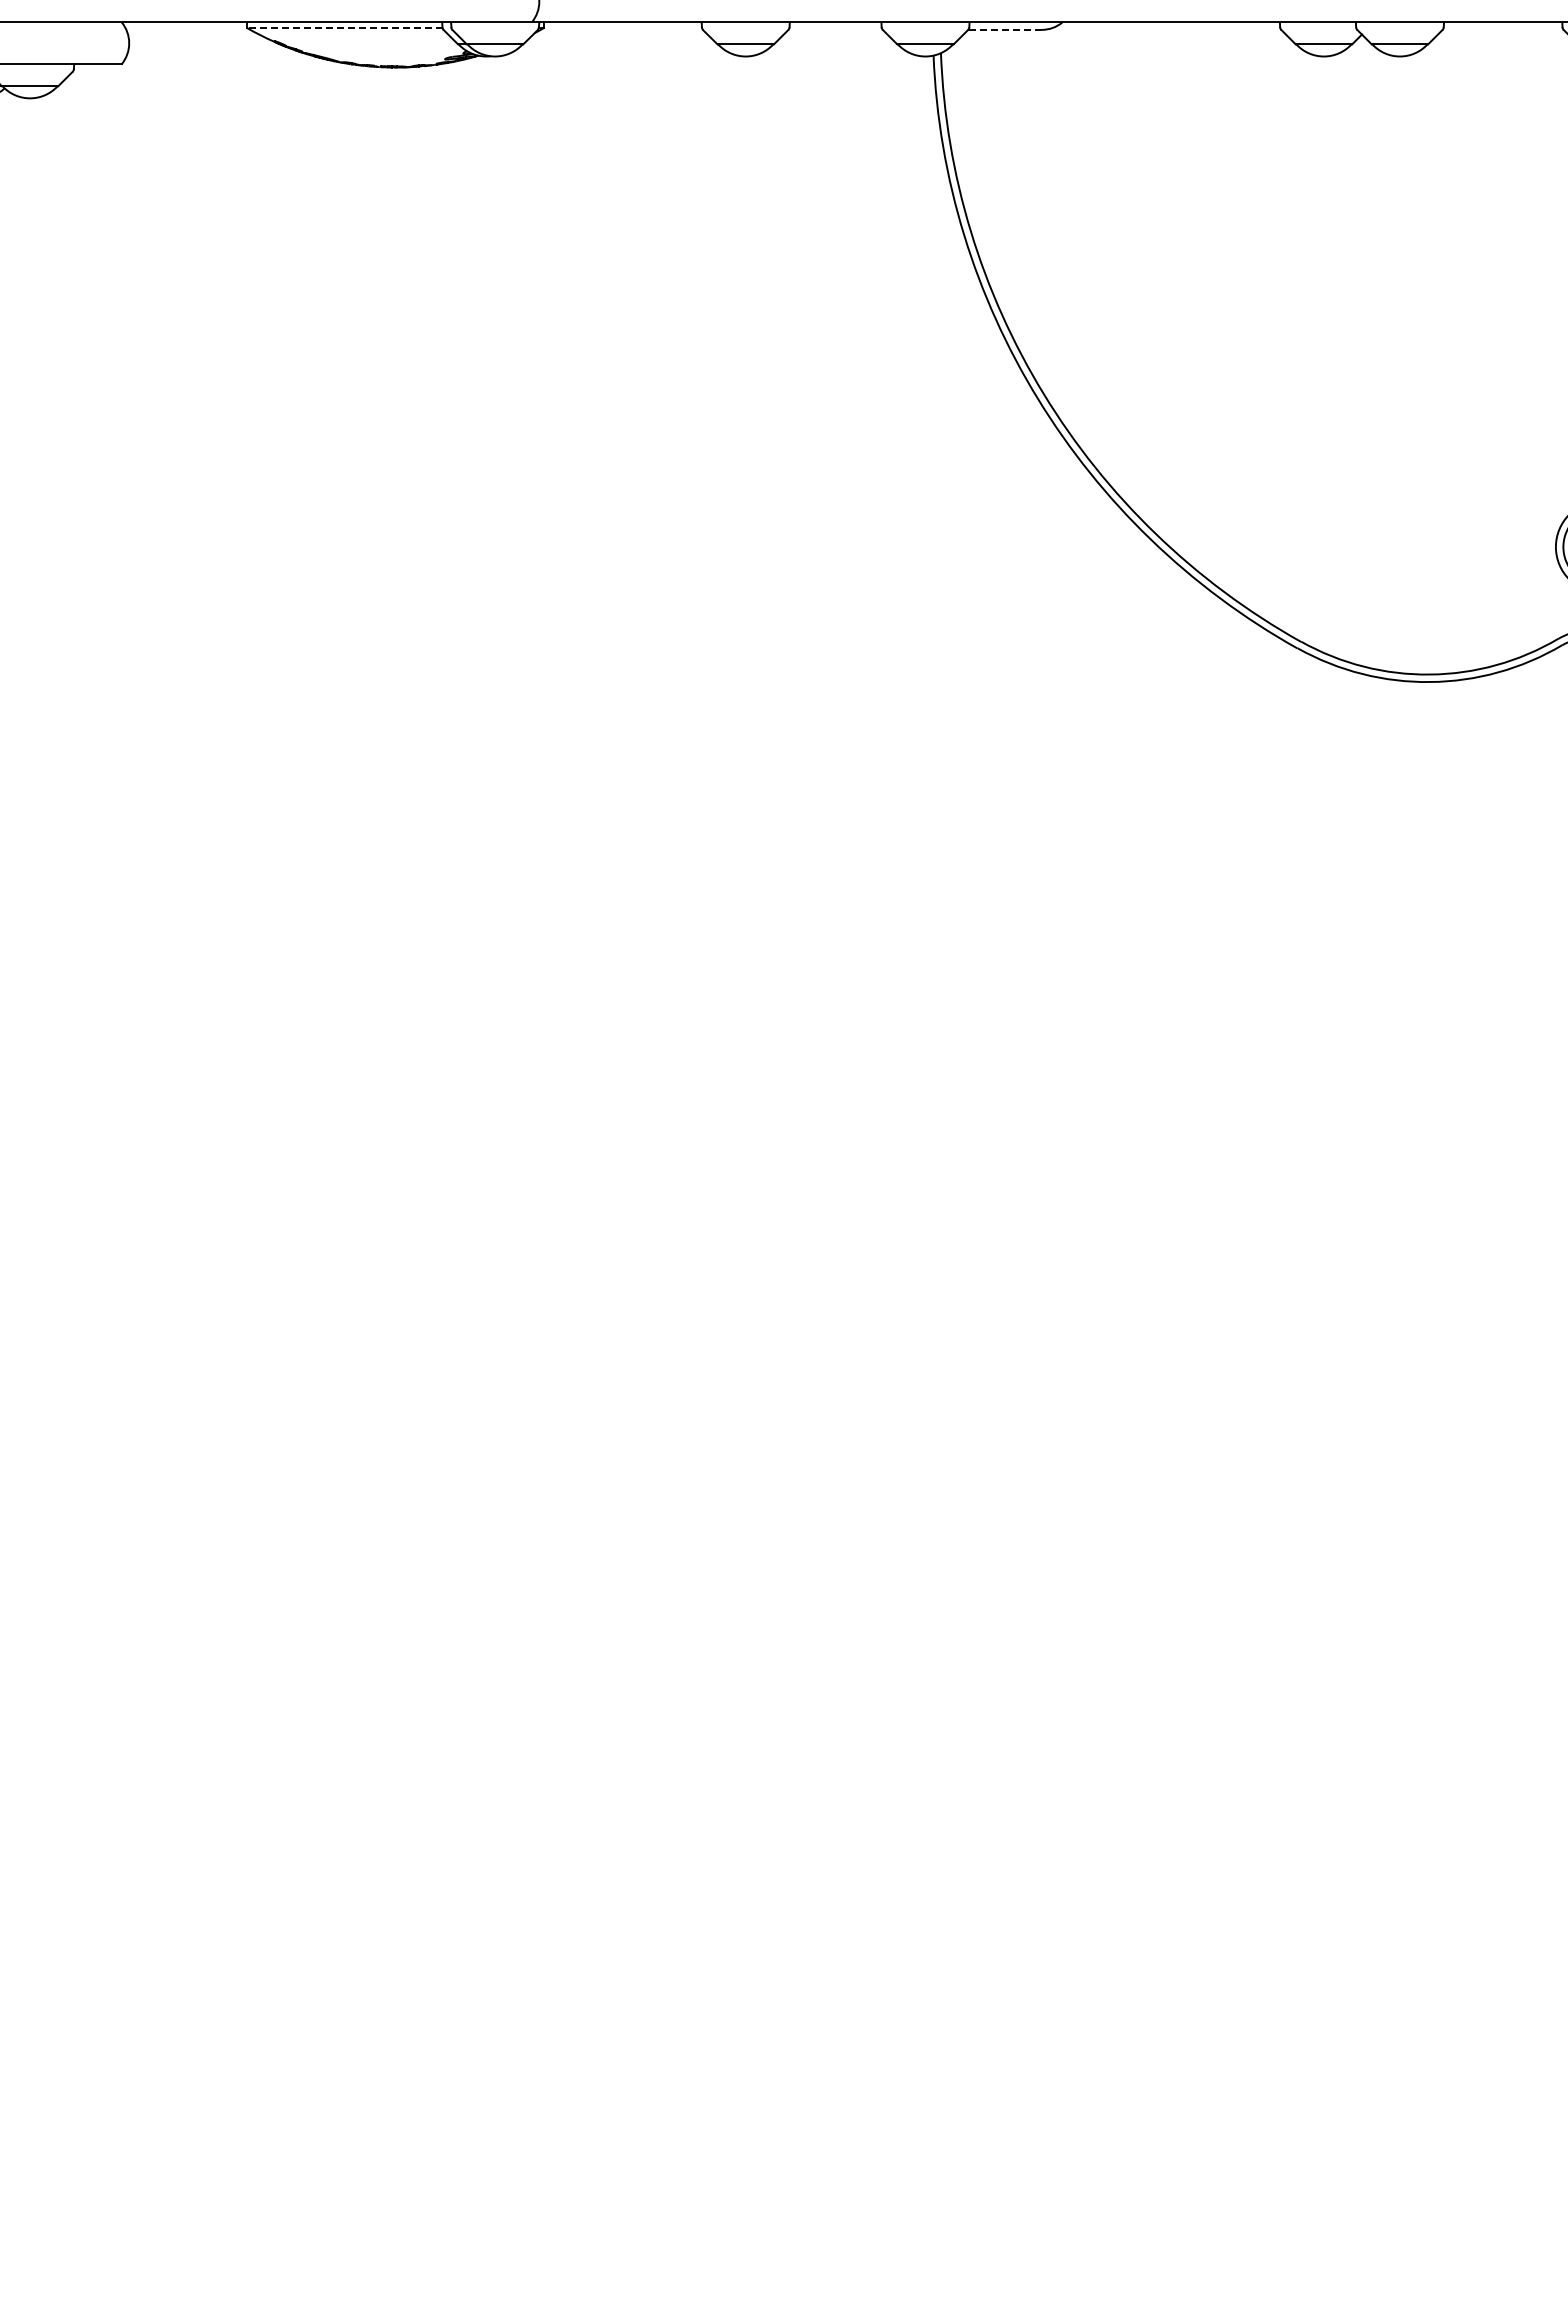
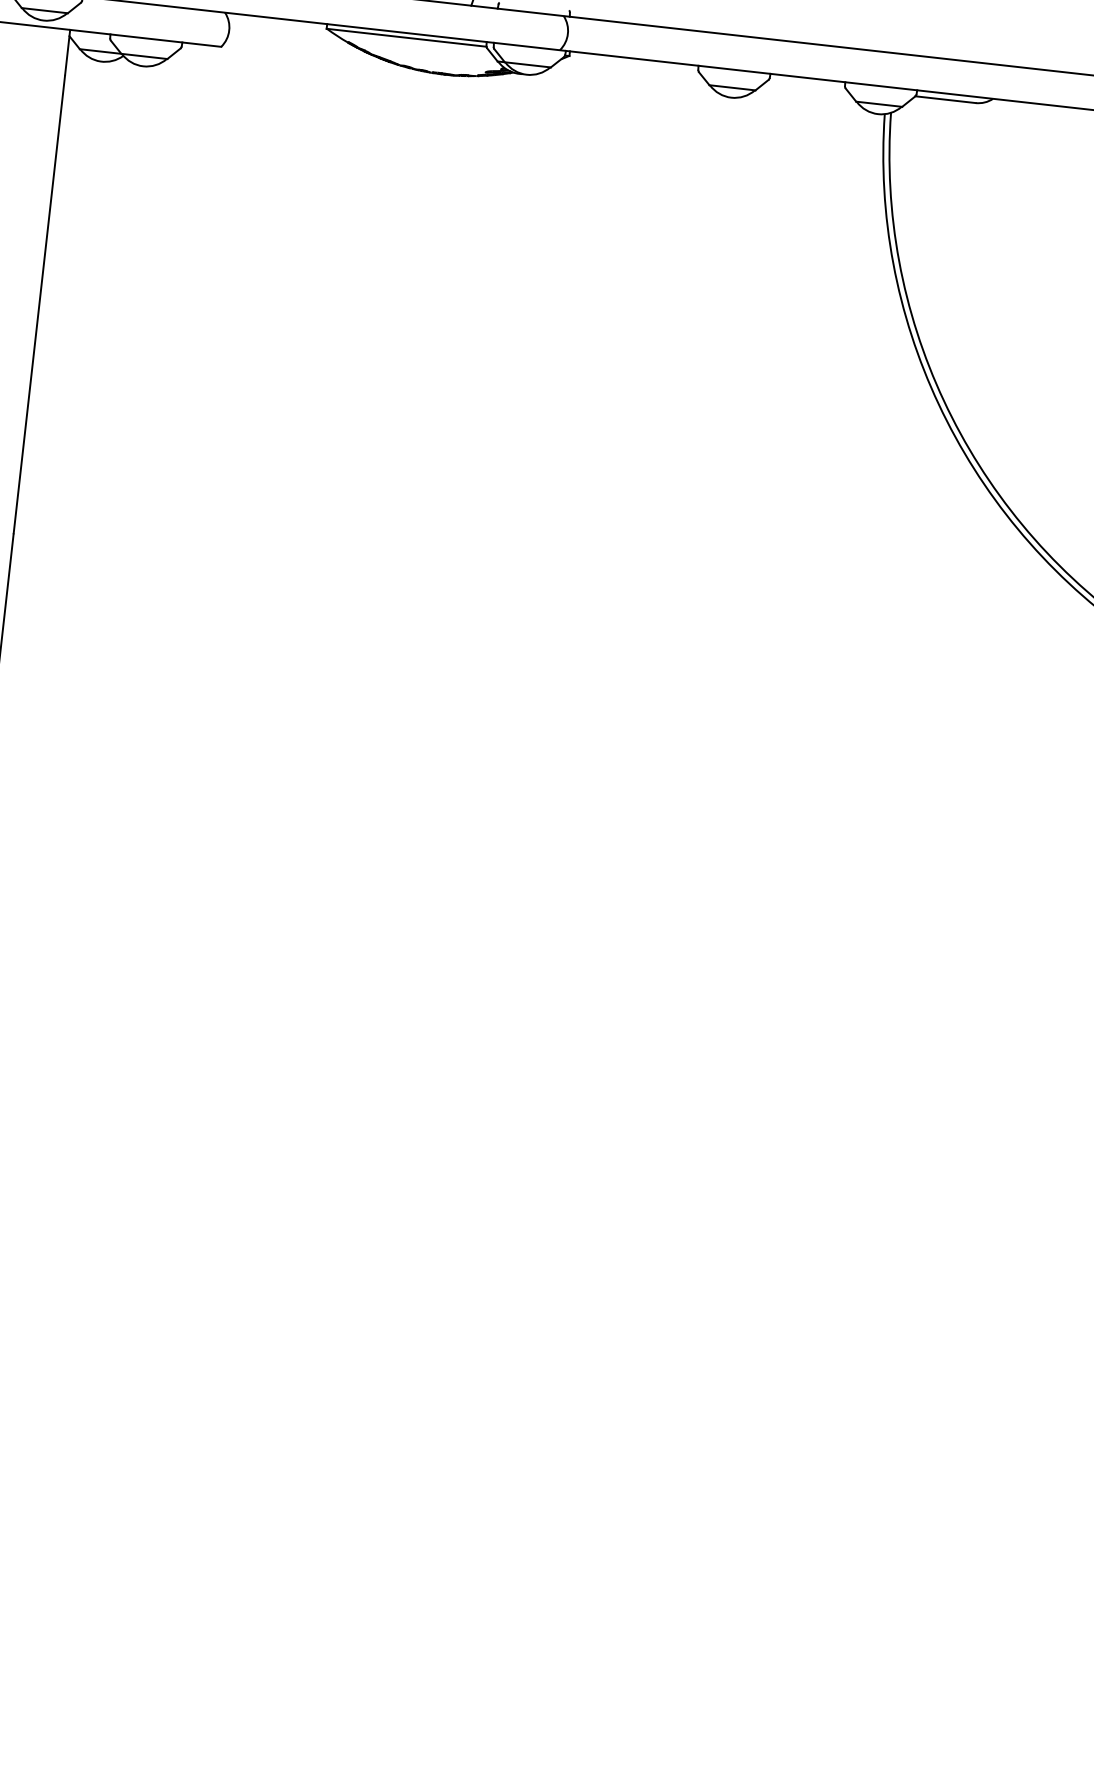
line: (344, 28) -> (406, 38), dashed -> solid
line: (1005, 29) -> (945, 99), dashed -> solid

